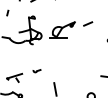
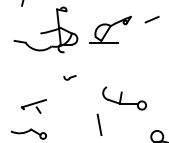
part: (36, 71) -> (69, 78), moved
part: (70, 72) -> (123, 97), added

